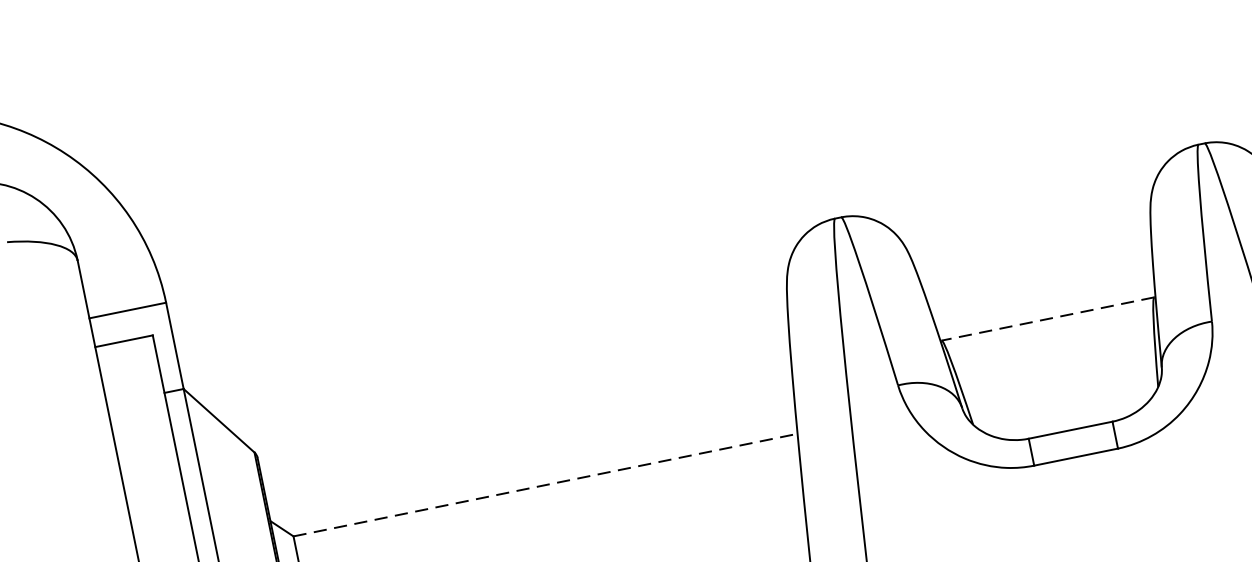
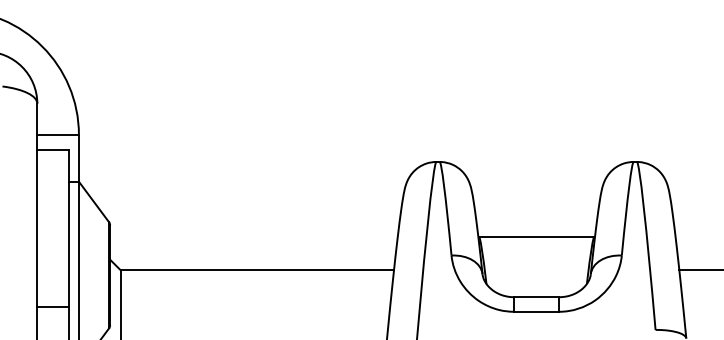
line: (1047, 318) -> (536, 236), dashed -> solid
line: (546, 485) -> (257, 270), dashed -> solid

